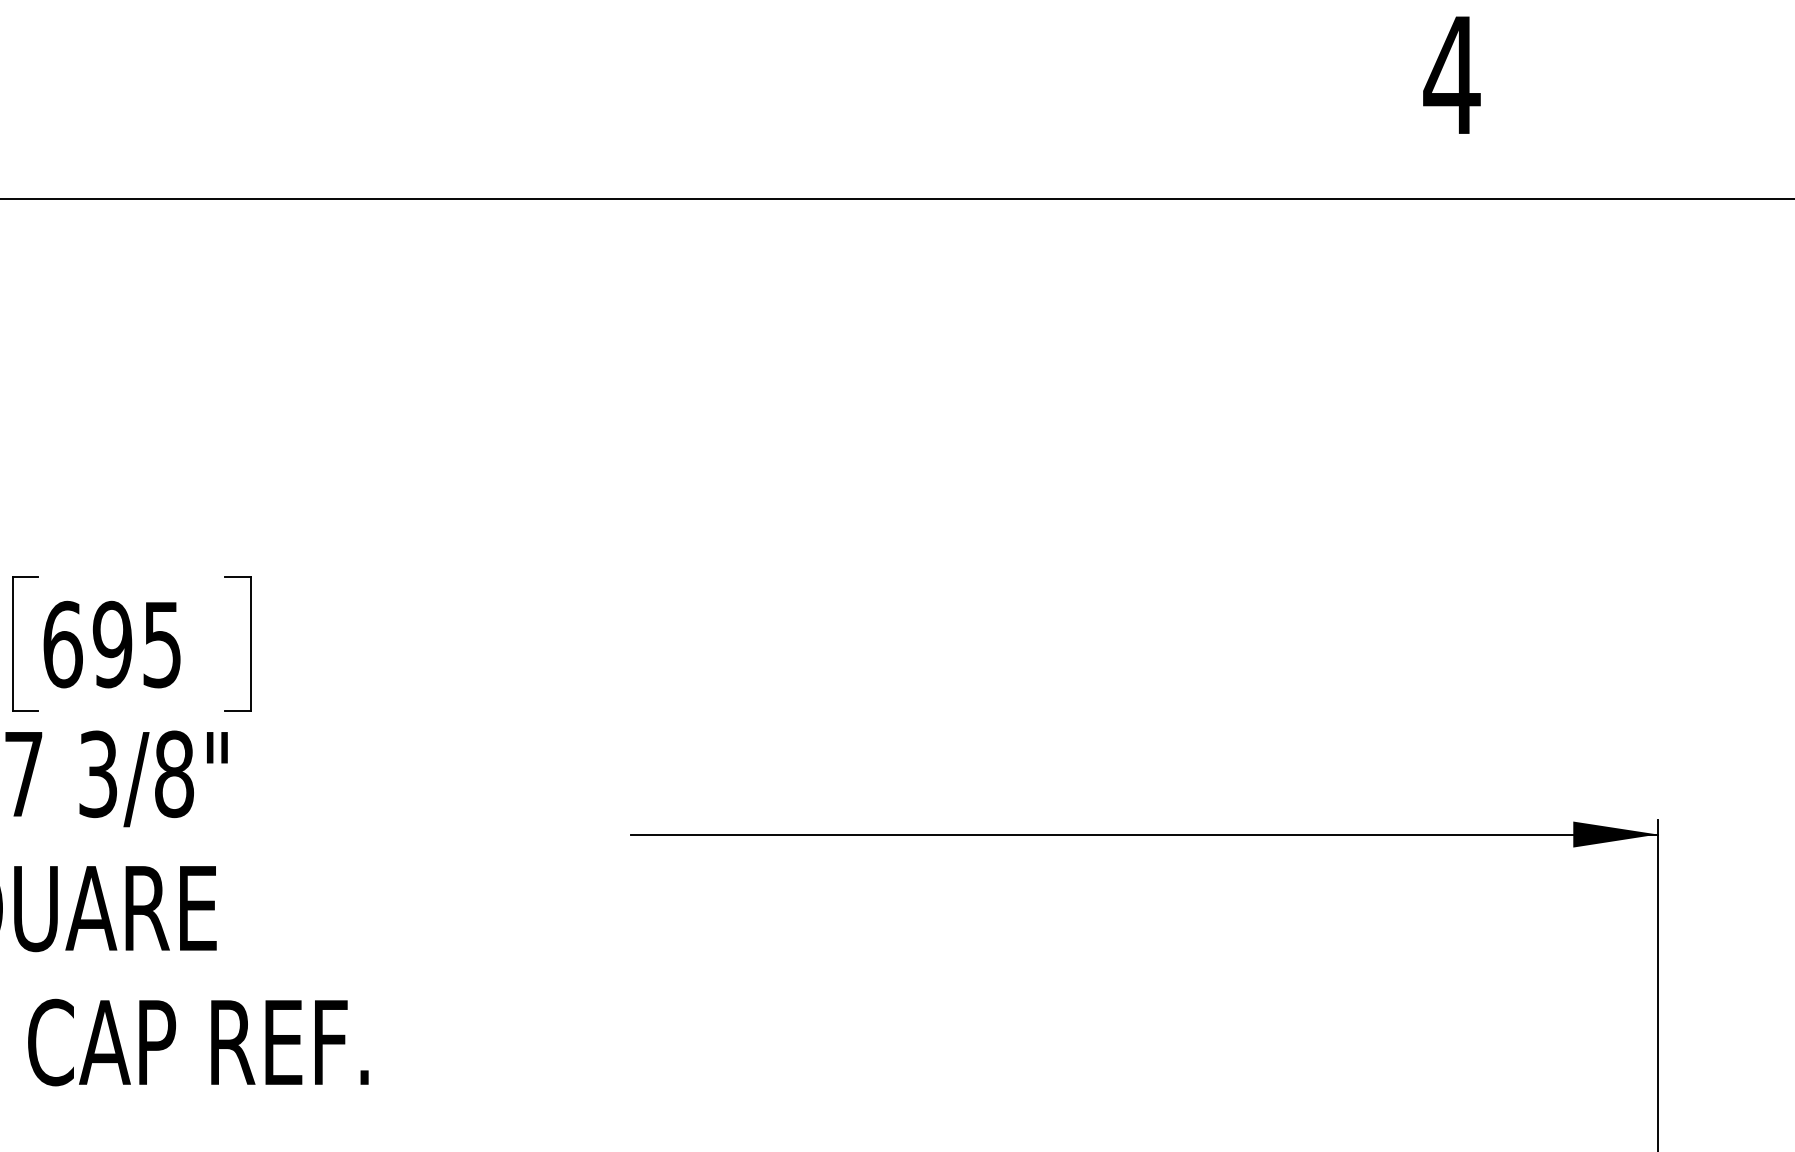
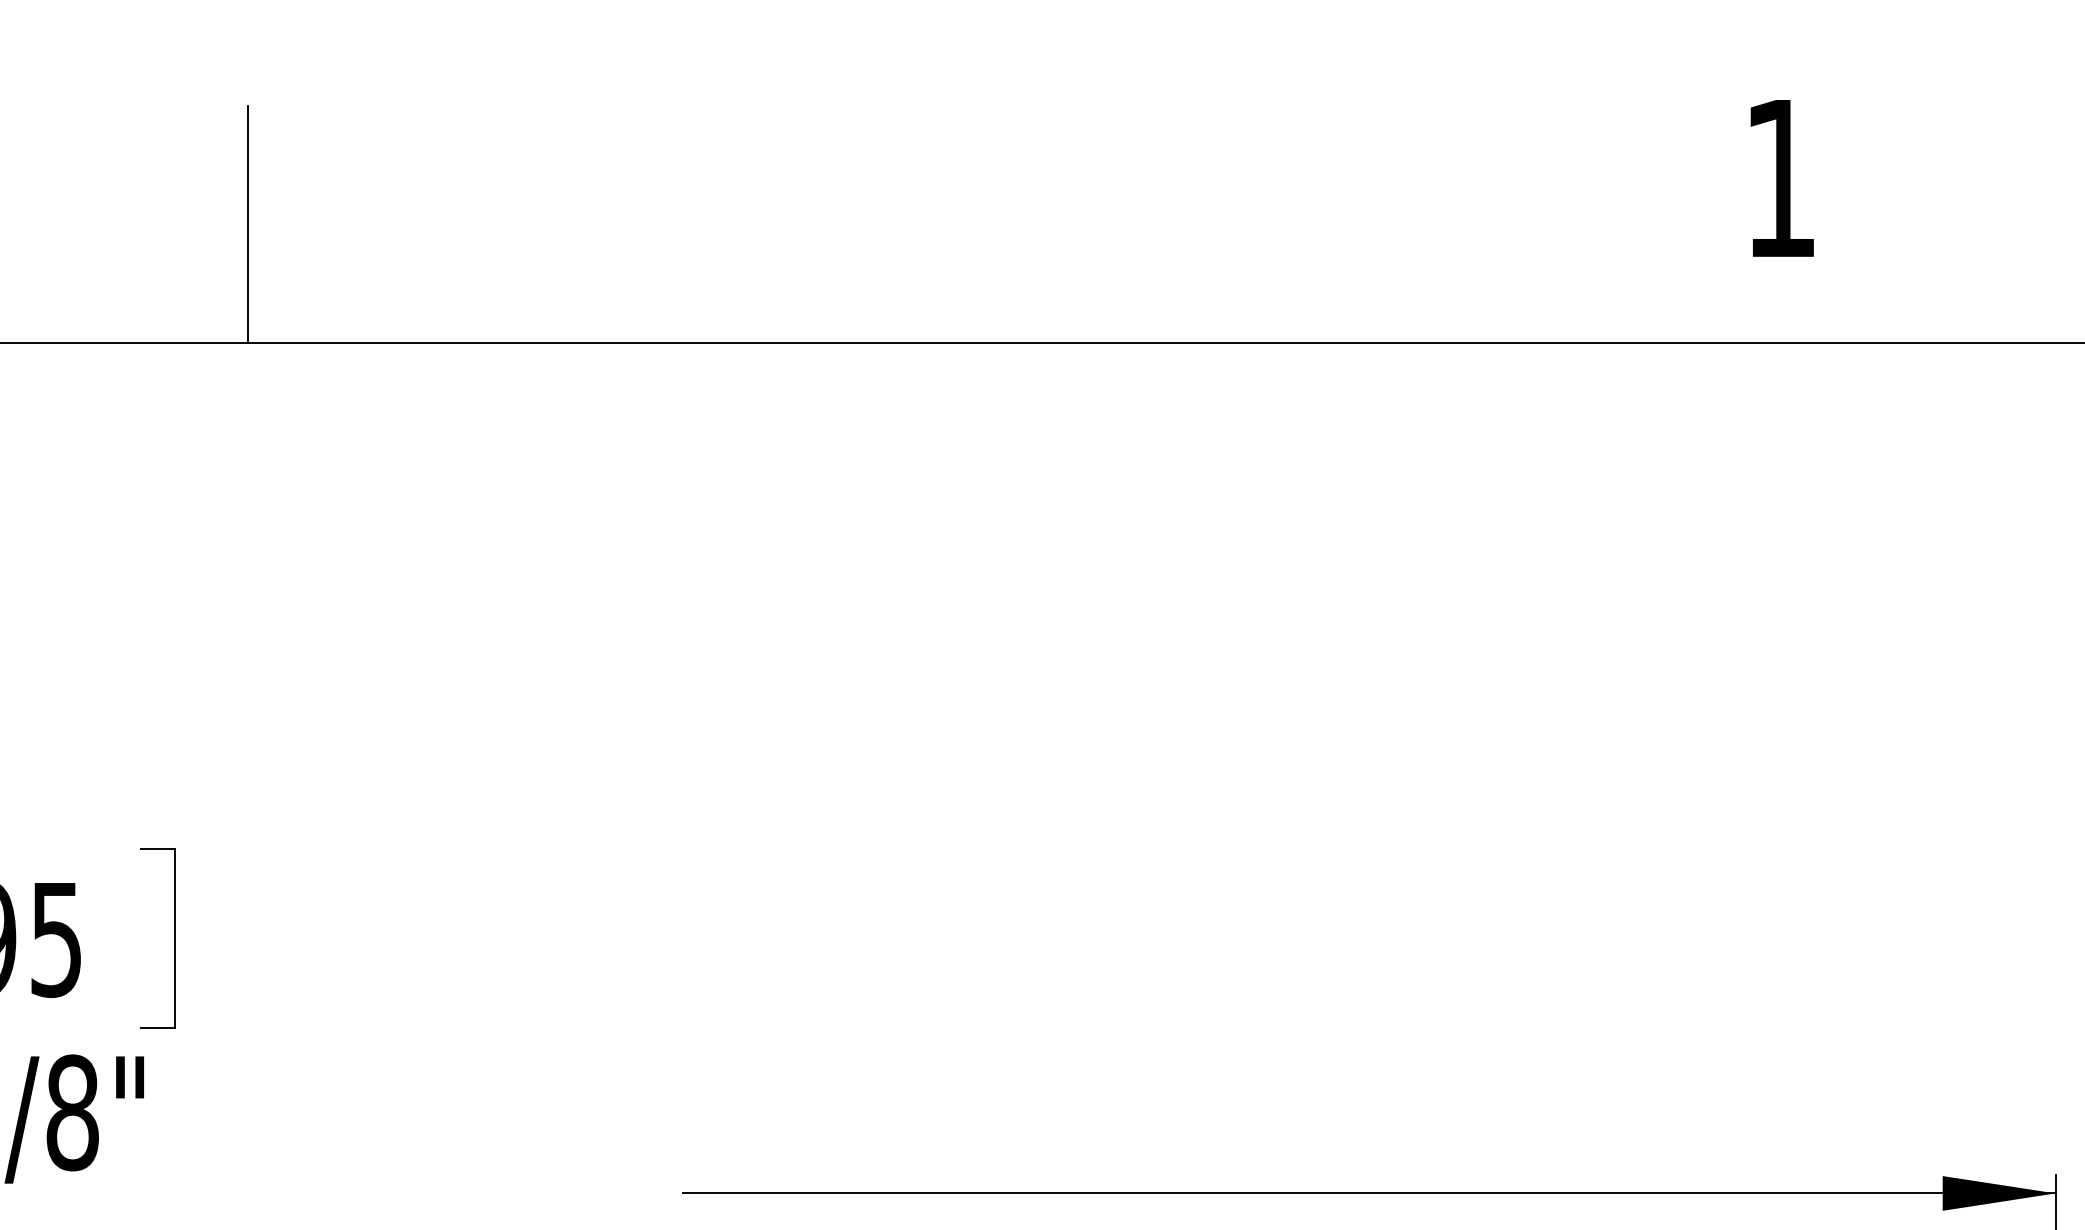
text: (1451, 74) -> (1779, 177), 4 -> 1
line: (305, 109) -> (247, 224), added

